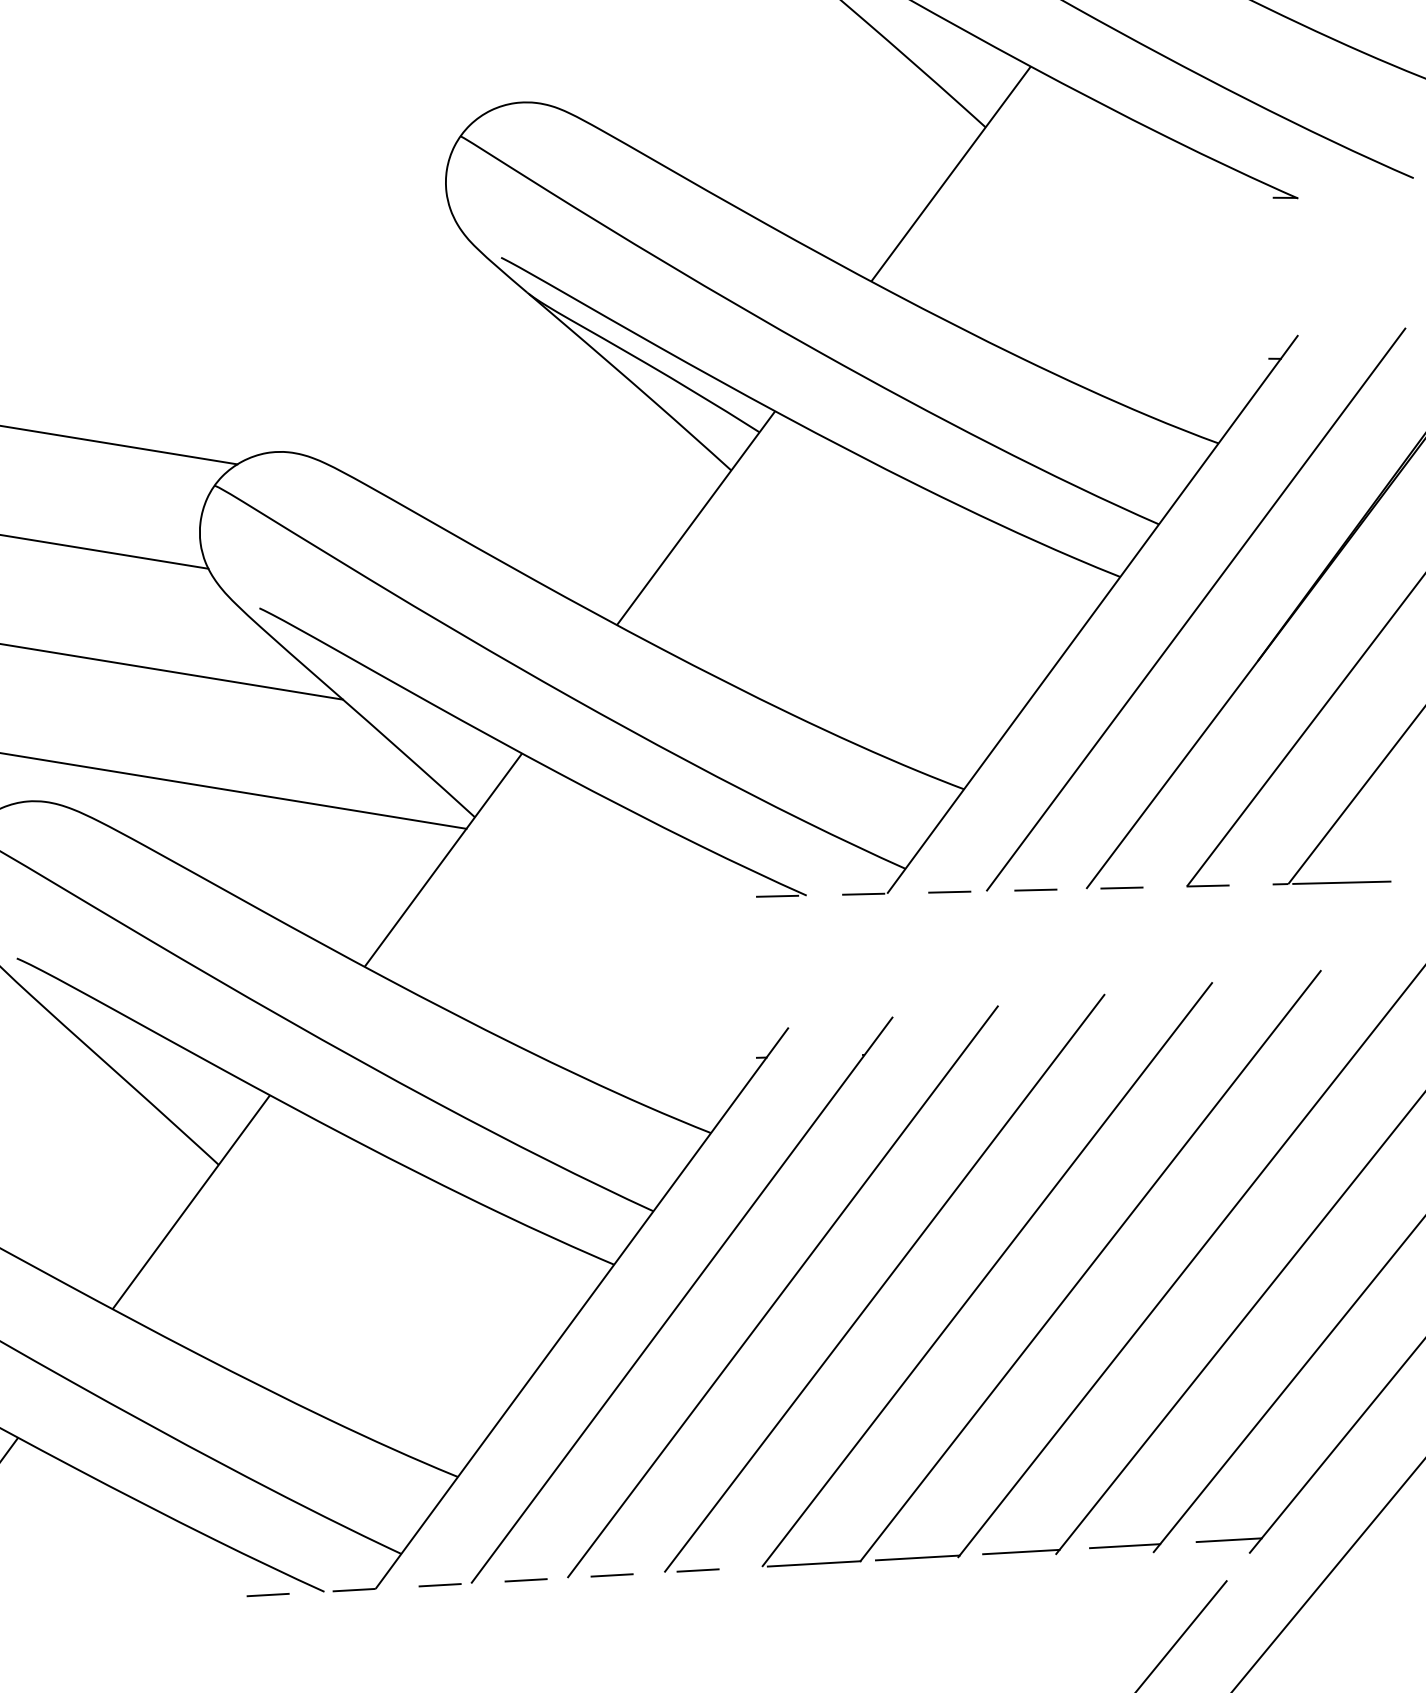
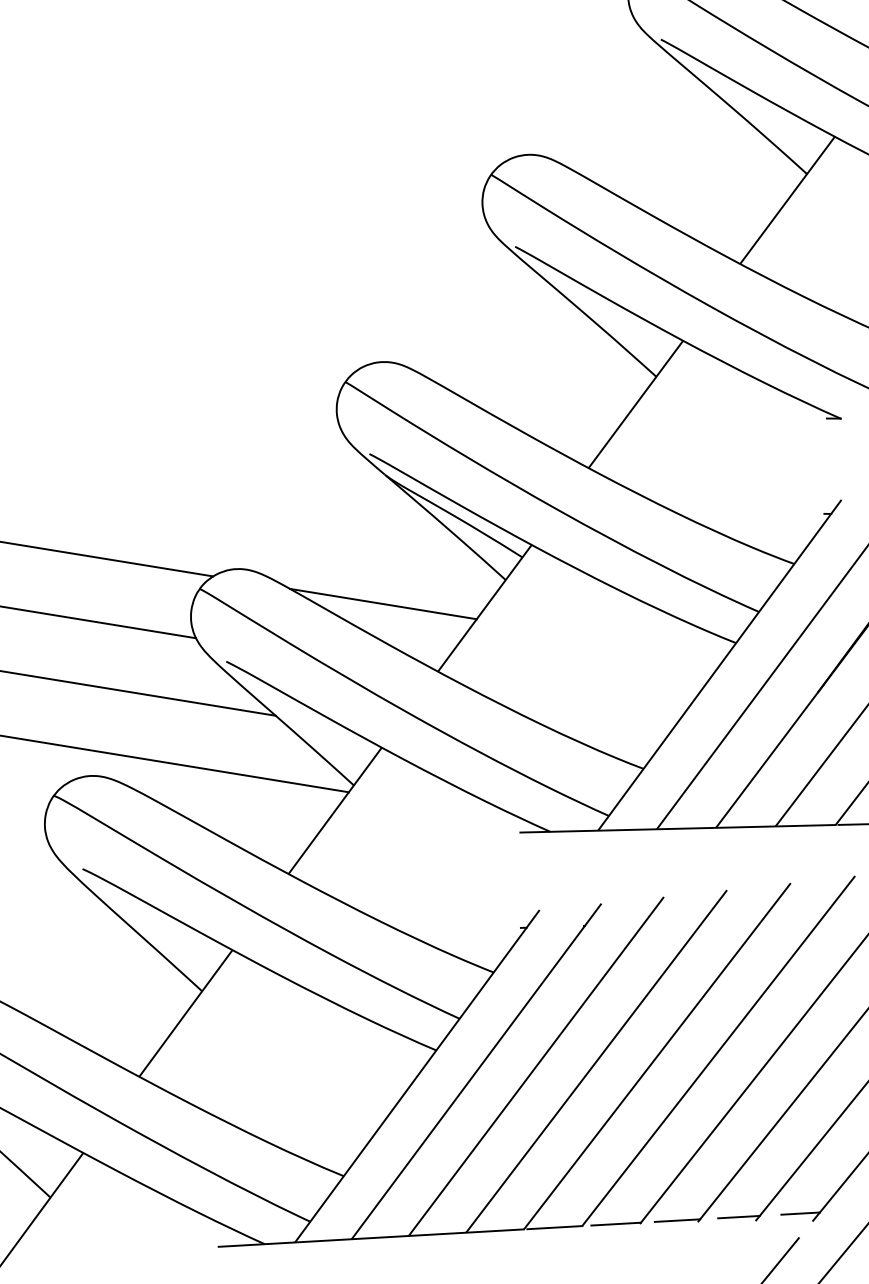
line: (524, 510) -> (383, 603), added
line: (1023, 889) -> (678, 828), dashed -> solid
line: (504, 1582) -> (371, 1238), dashed -> solid

